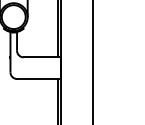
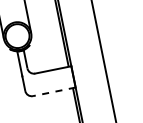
line: (38, 79) -> (54, 92), solid -> dashed

